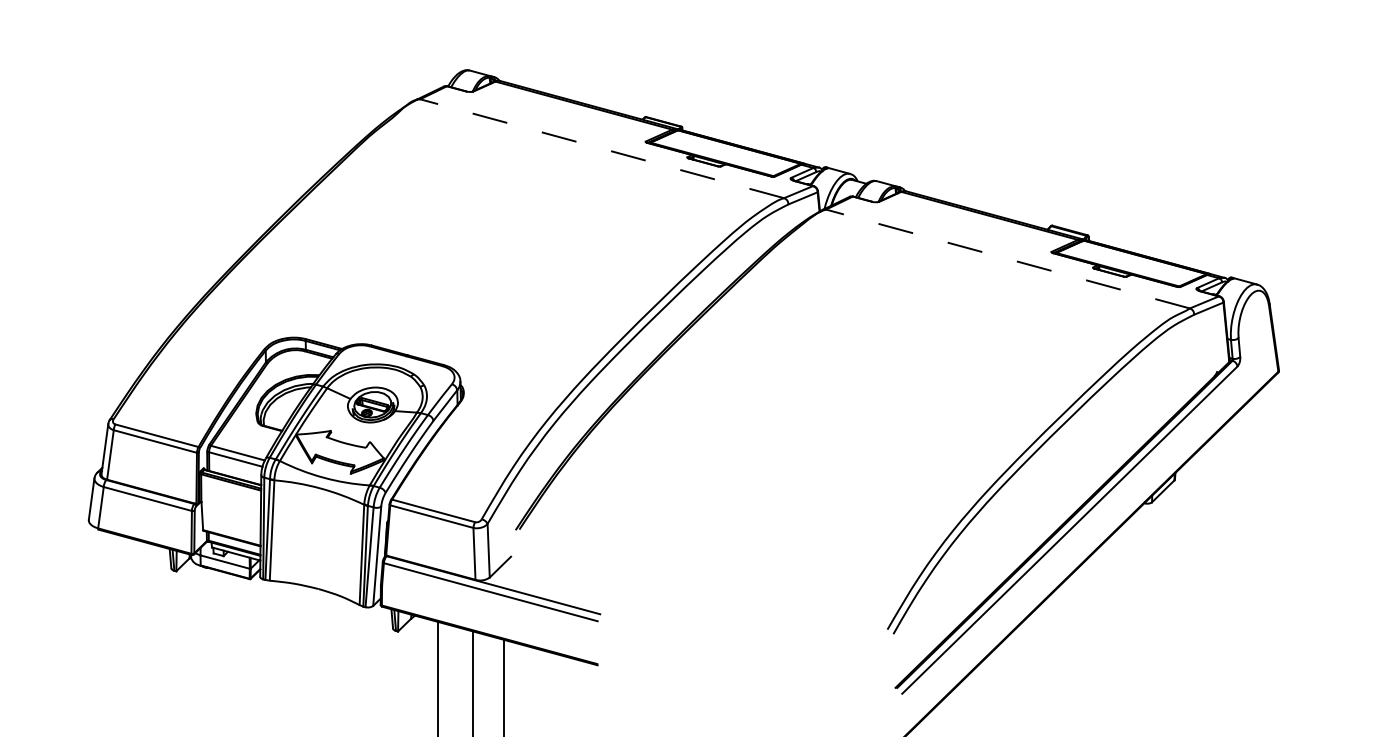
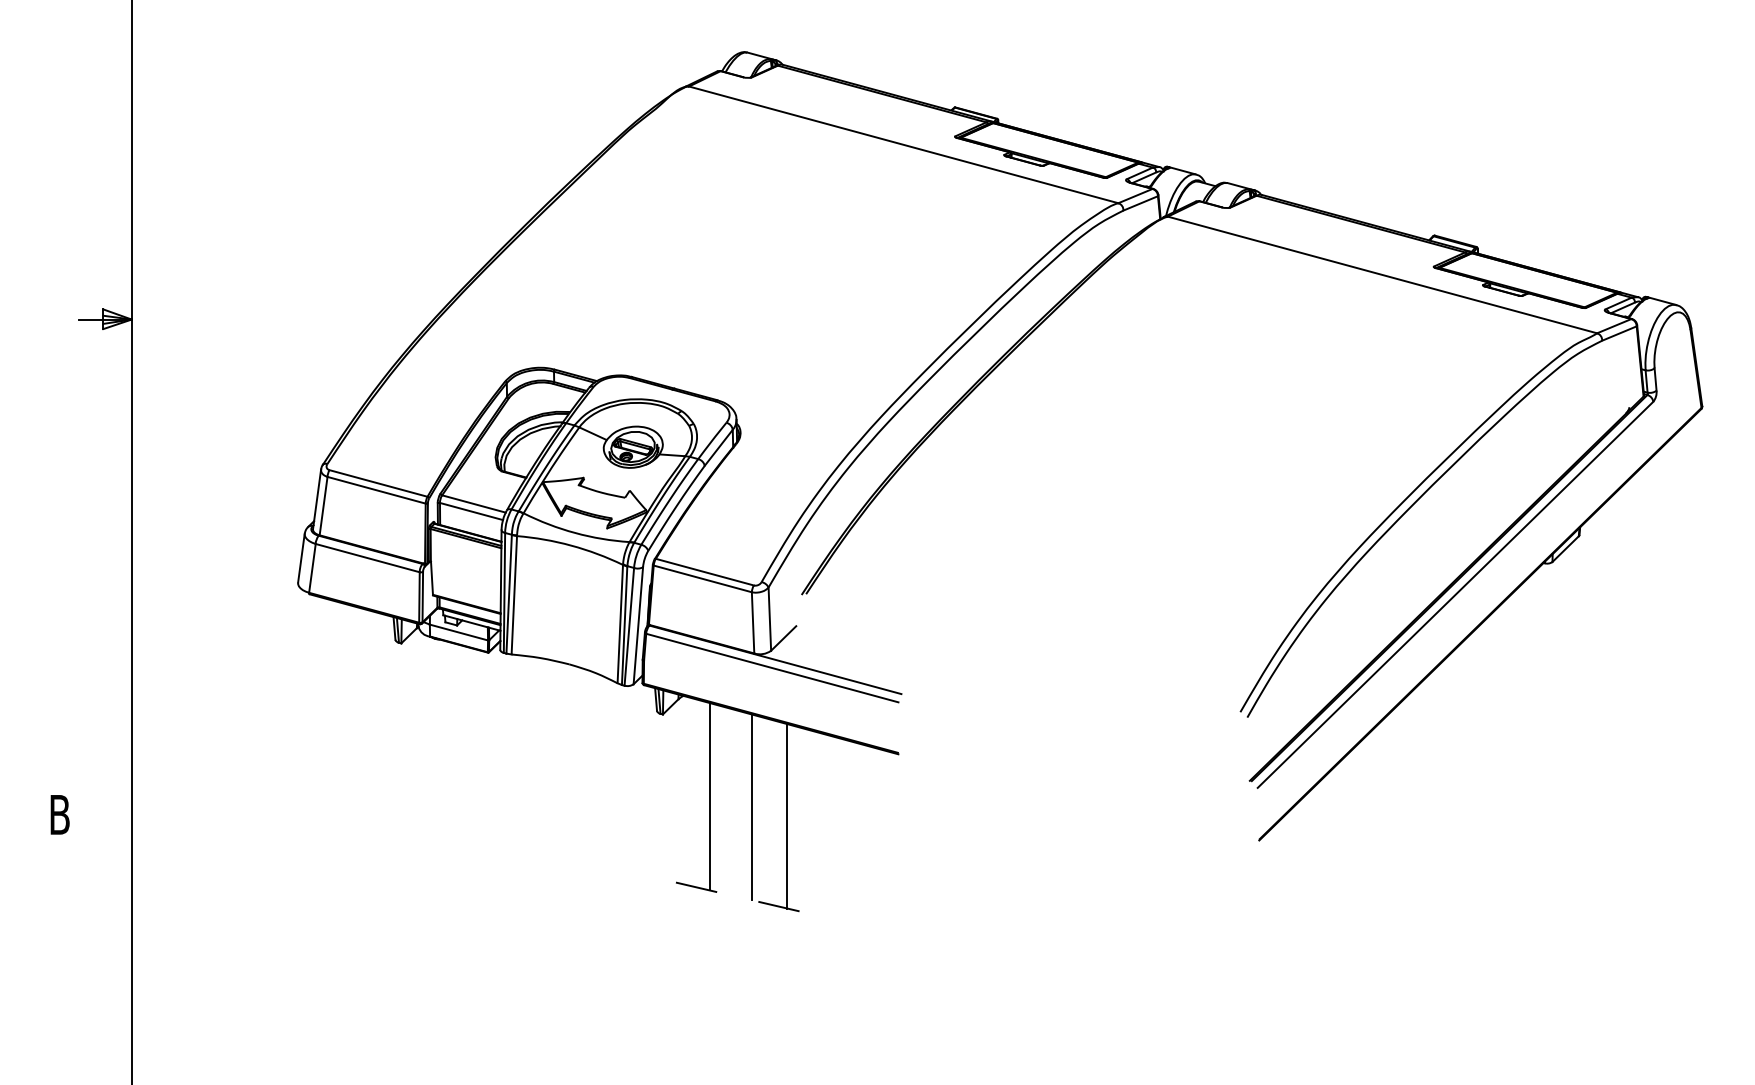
line: (601, 148) -> (903, 144), dashed -> solid
line: (1007, 258) -> (1382, 274), dashed -> solid

